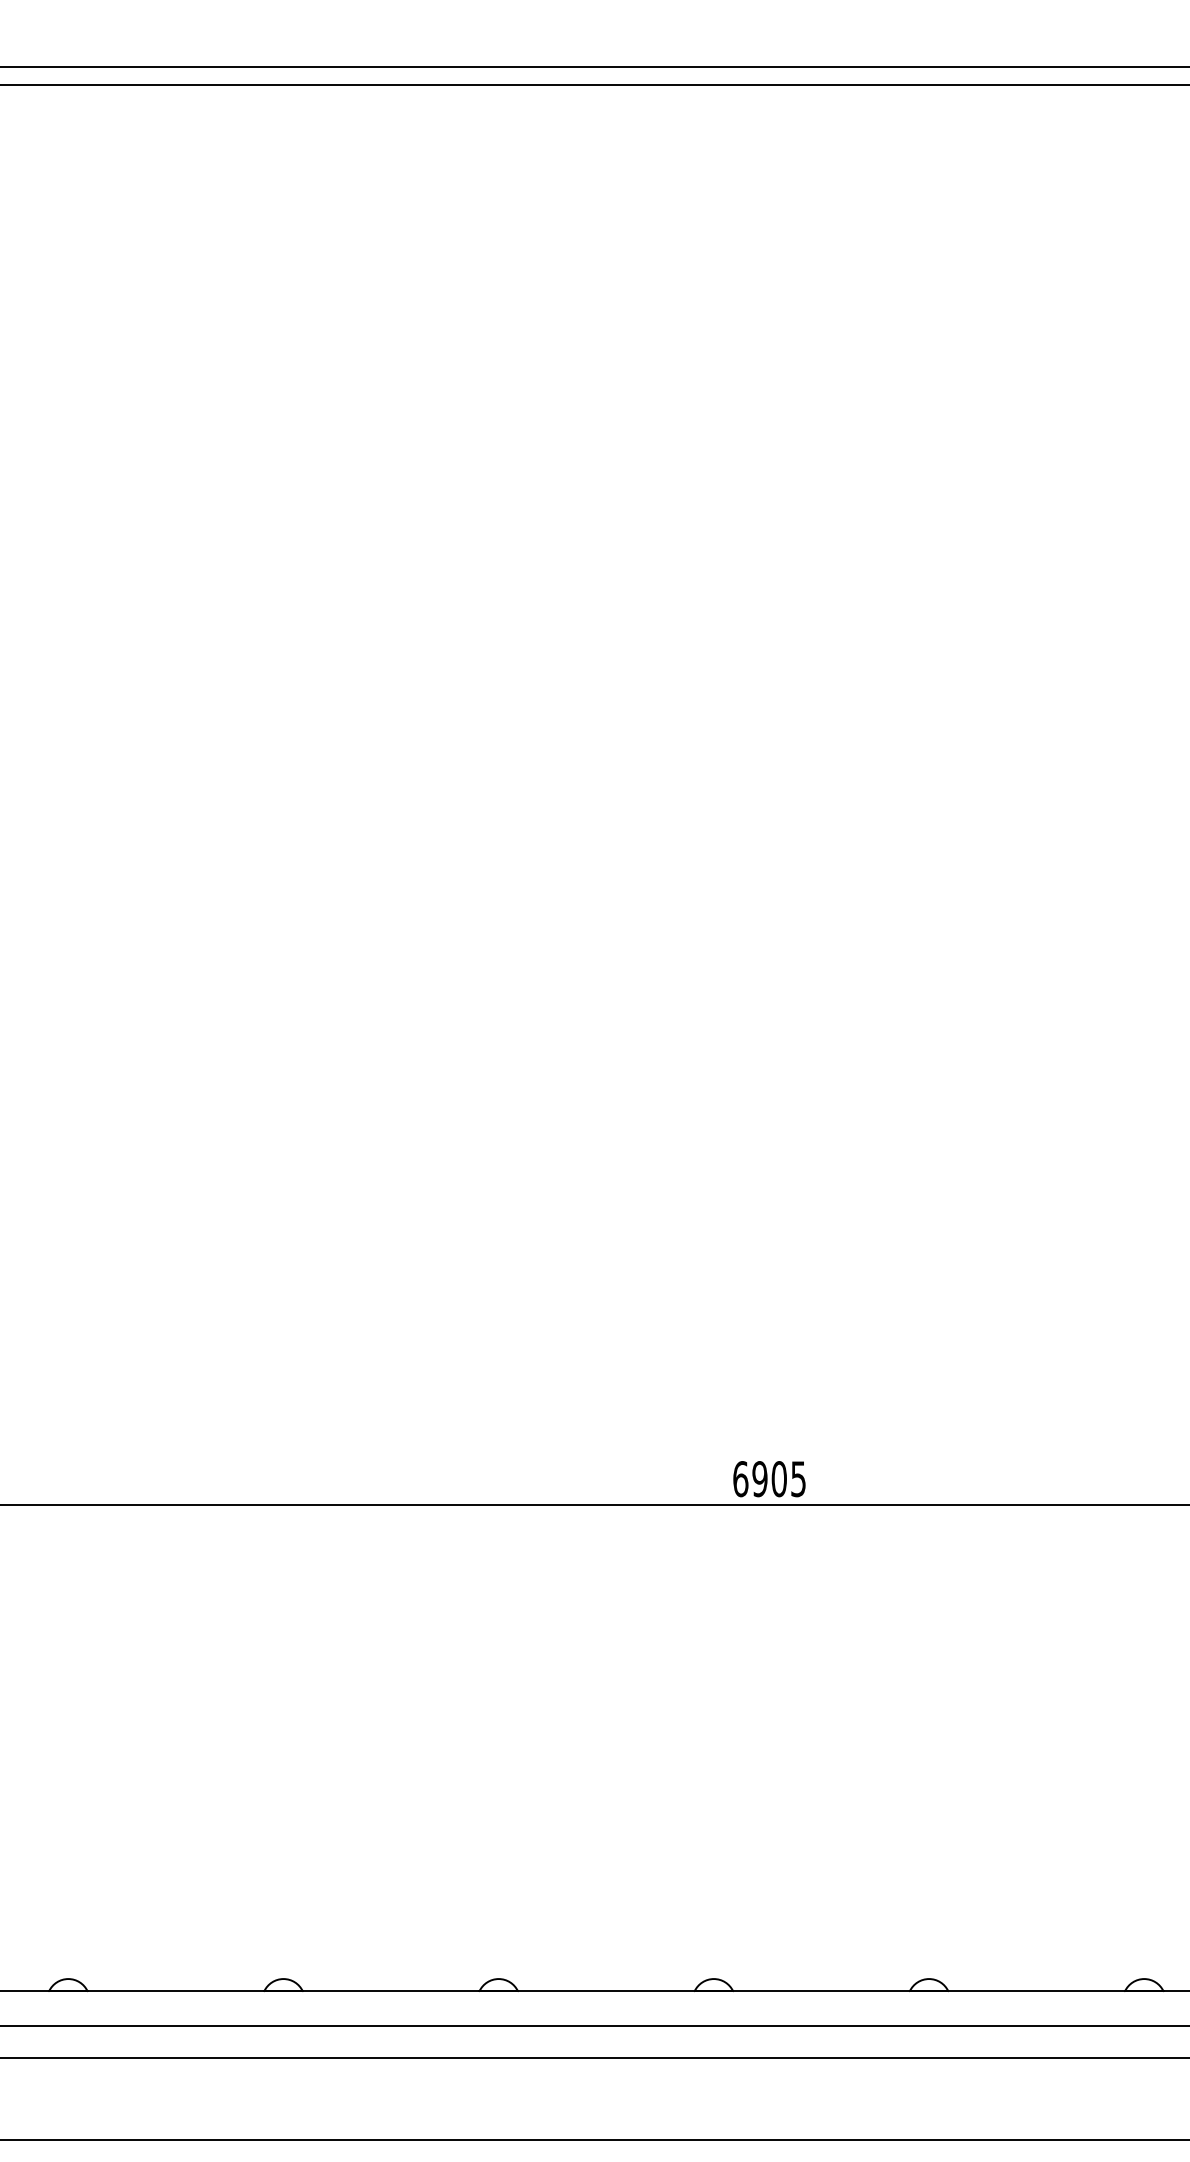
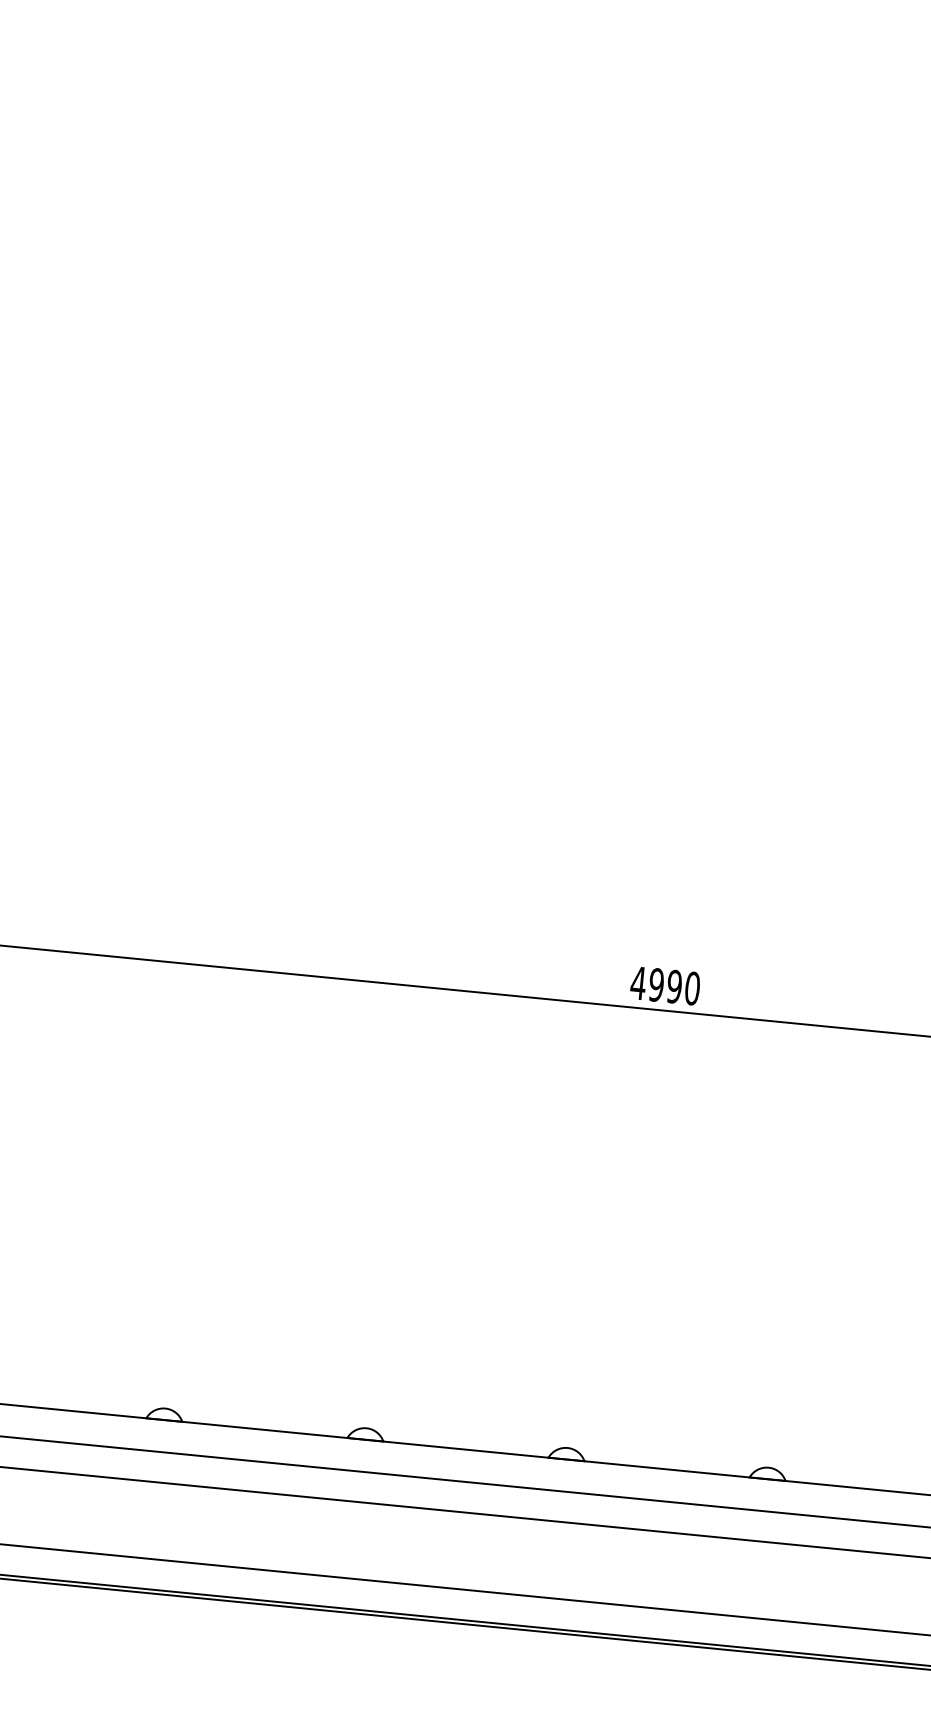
text: (769, 1479) -> (665, 986), 6905 -> 4990

